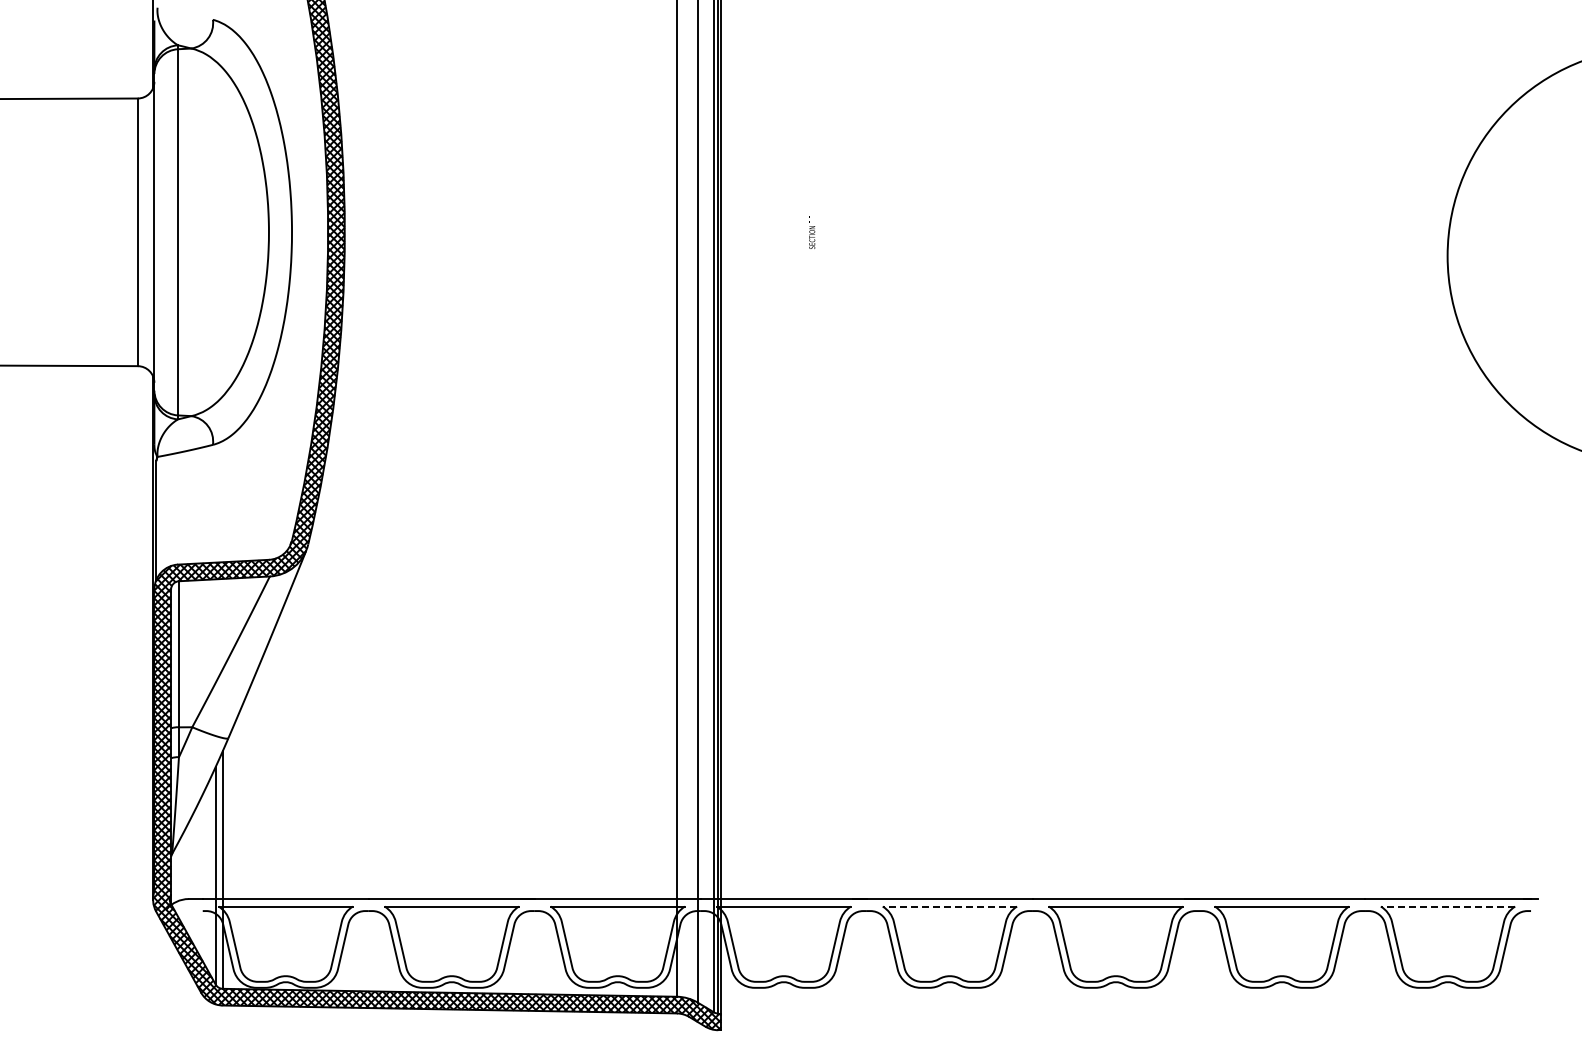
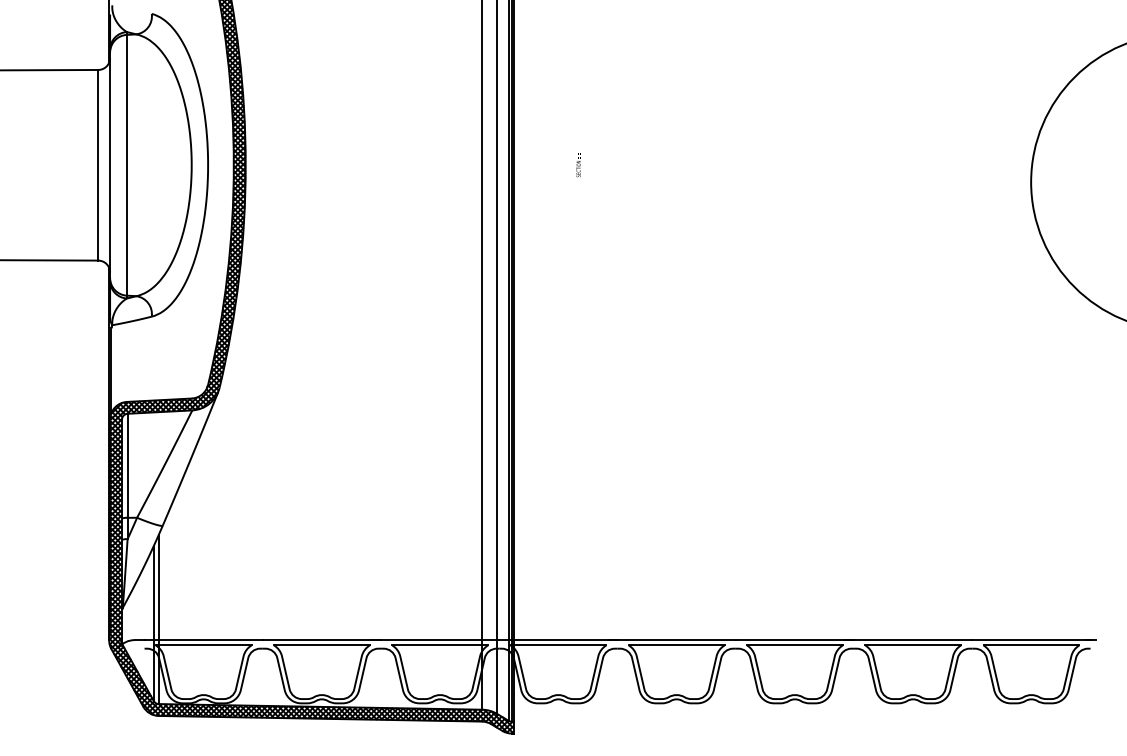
line: (949, 906) -> (676, 645), dashed -> solid
line: (1447, 906) -> (1031, 645), dashed -> solid

